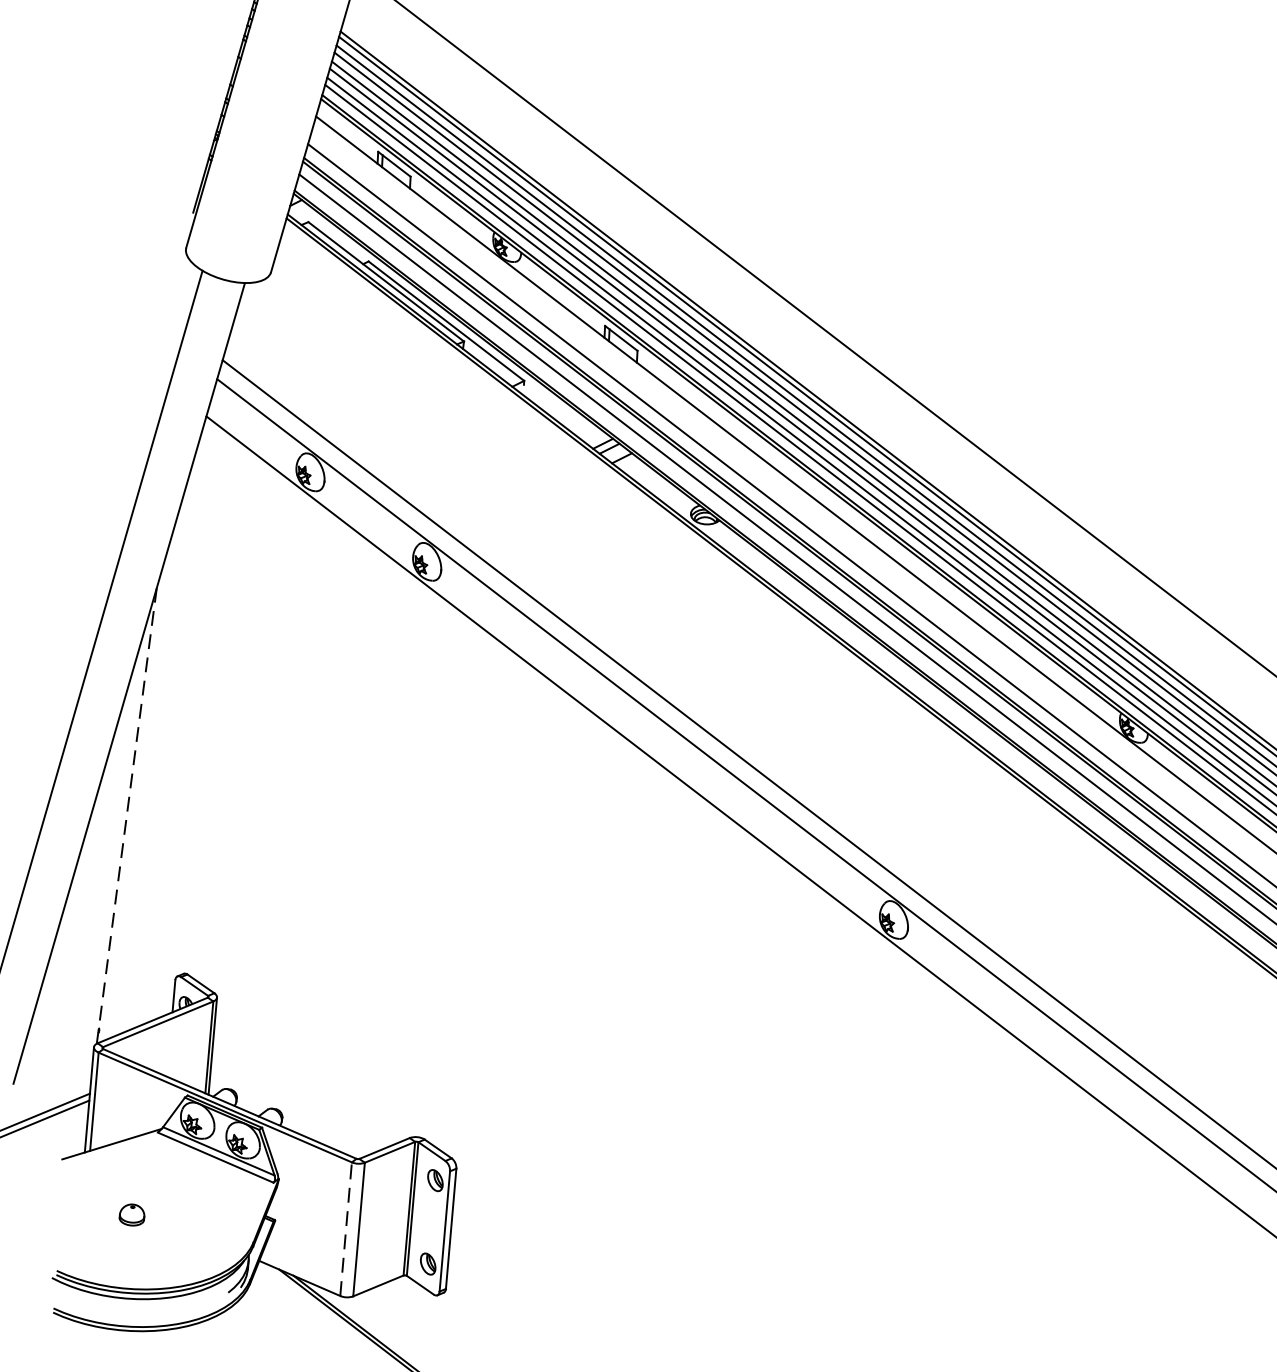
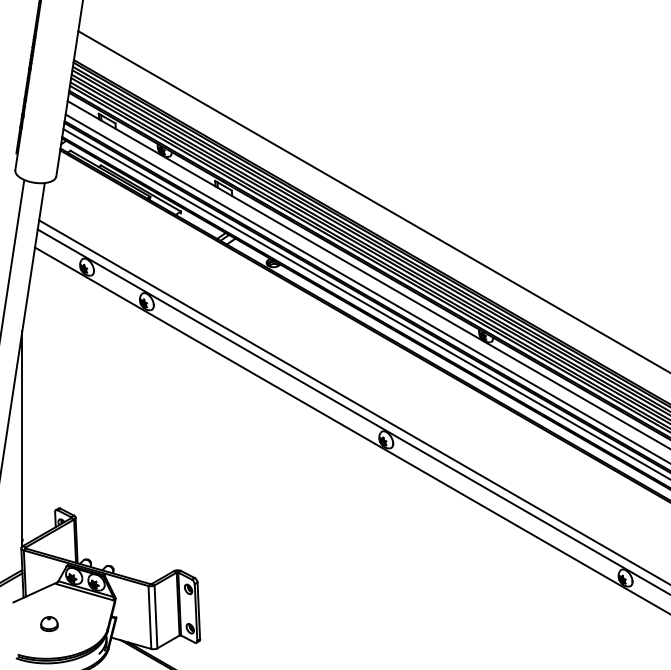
line: (126, 815) -> (22, 438), dashed -> solid
part: (132, 1213) -> (49, 623), size x1.43
line: (345, 1229) -> (149, 617), dashed -> solid

